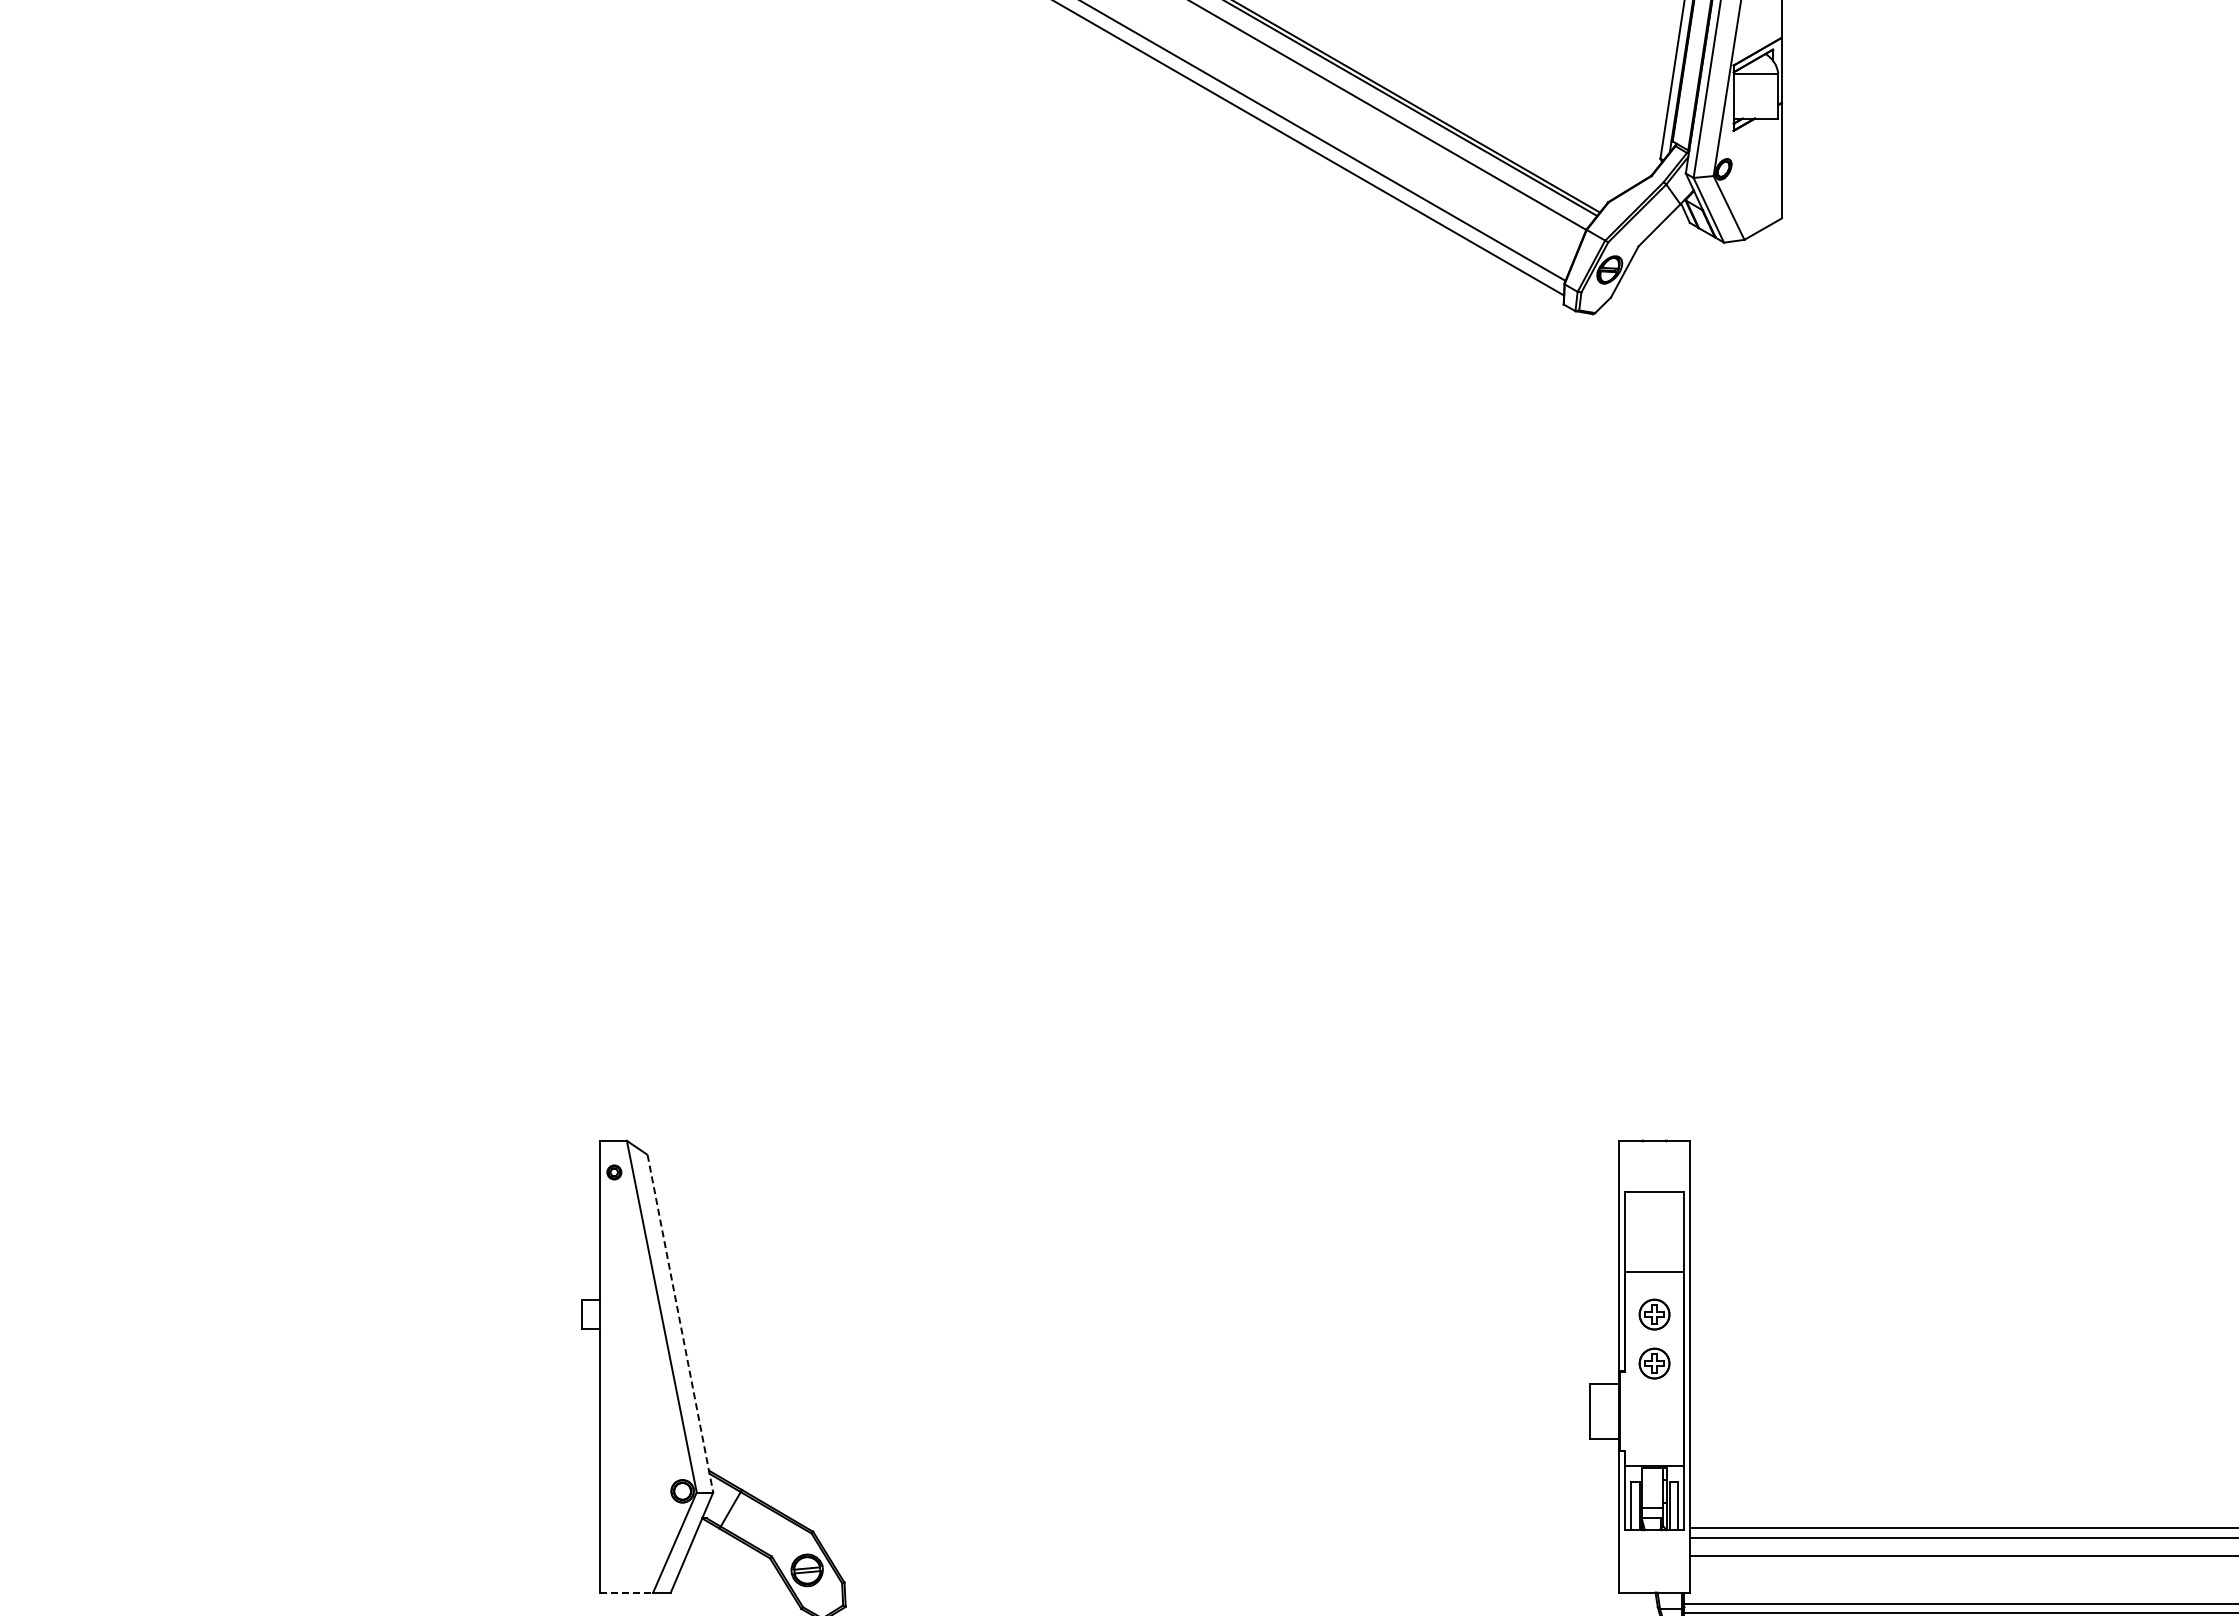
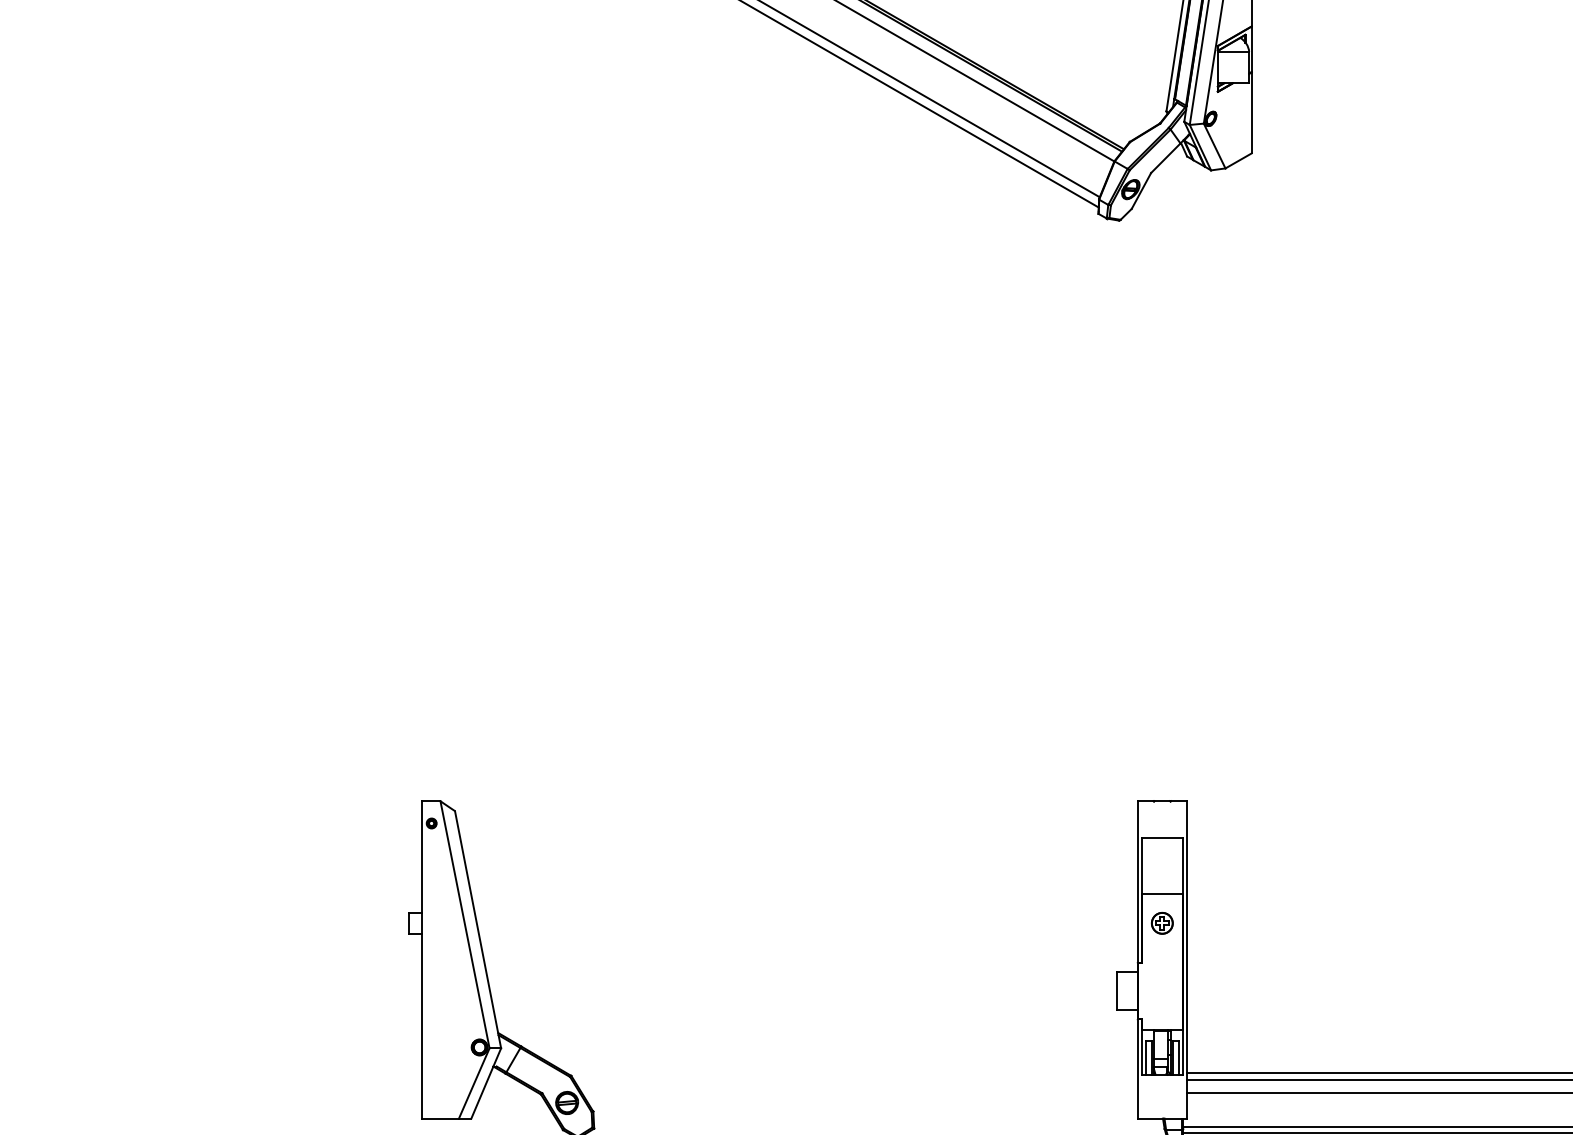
line: (680, 1324) -> (478, 930), dashed -> solid
part: (1654, 1363) -> (1162, 957), removed
line: (627, 1592) -> (440, 1118), dashed -> solid

